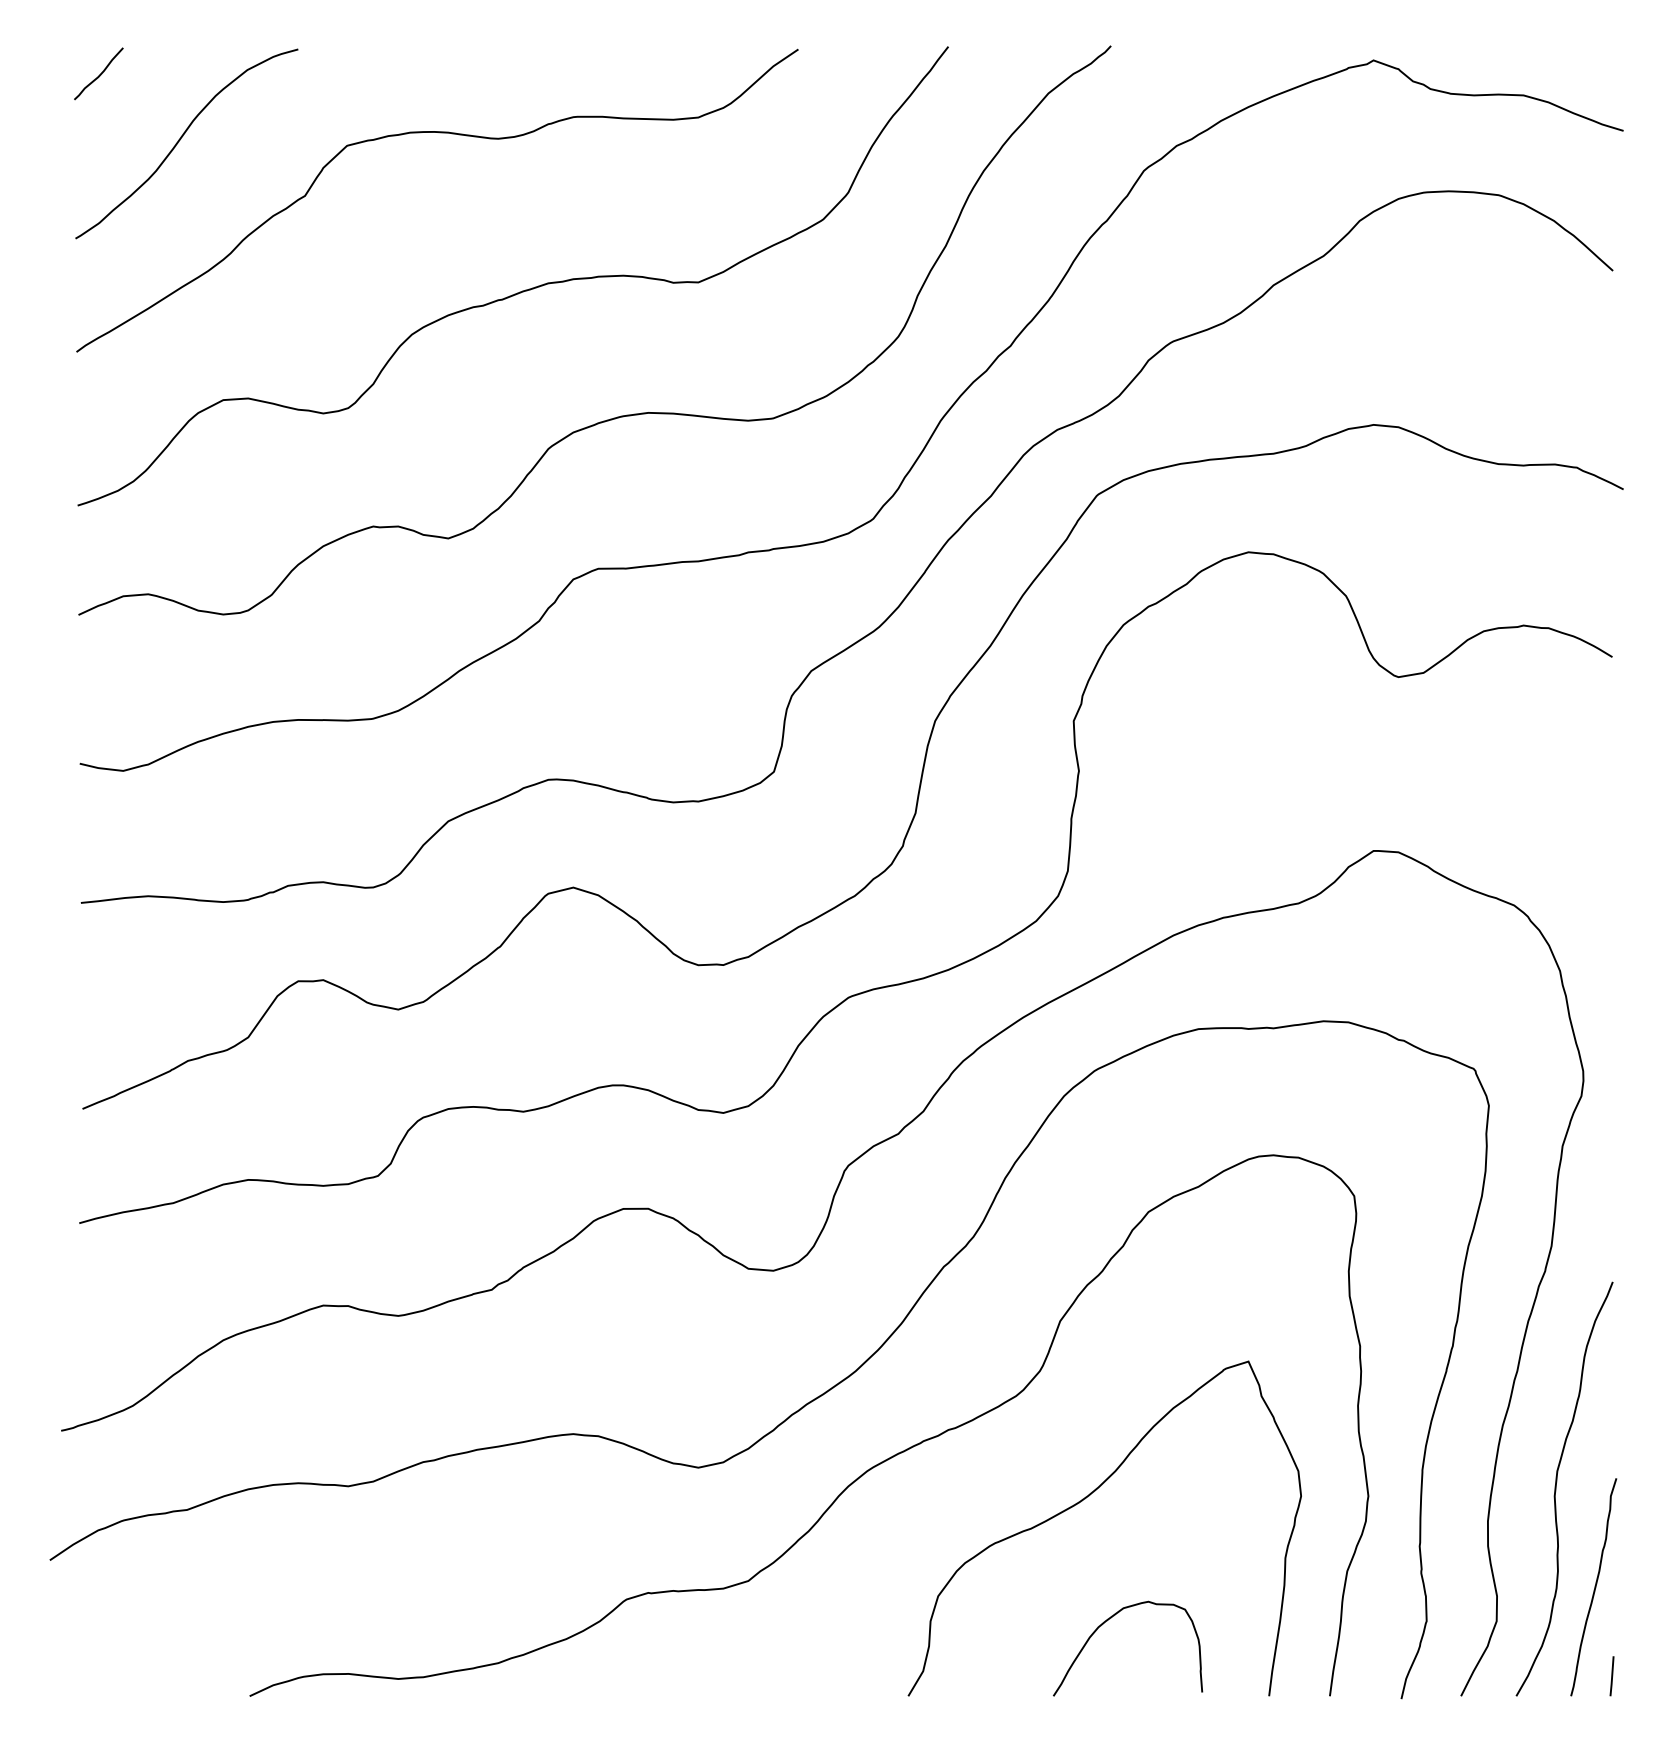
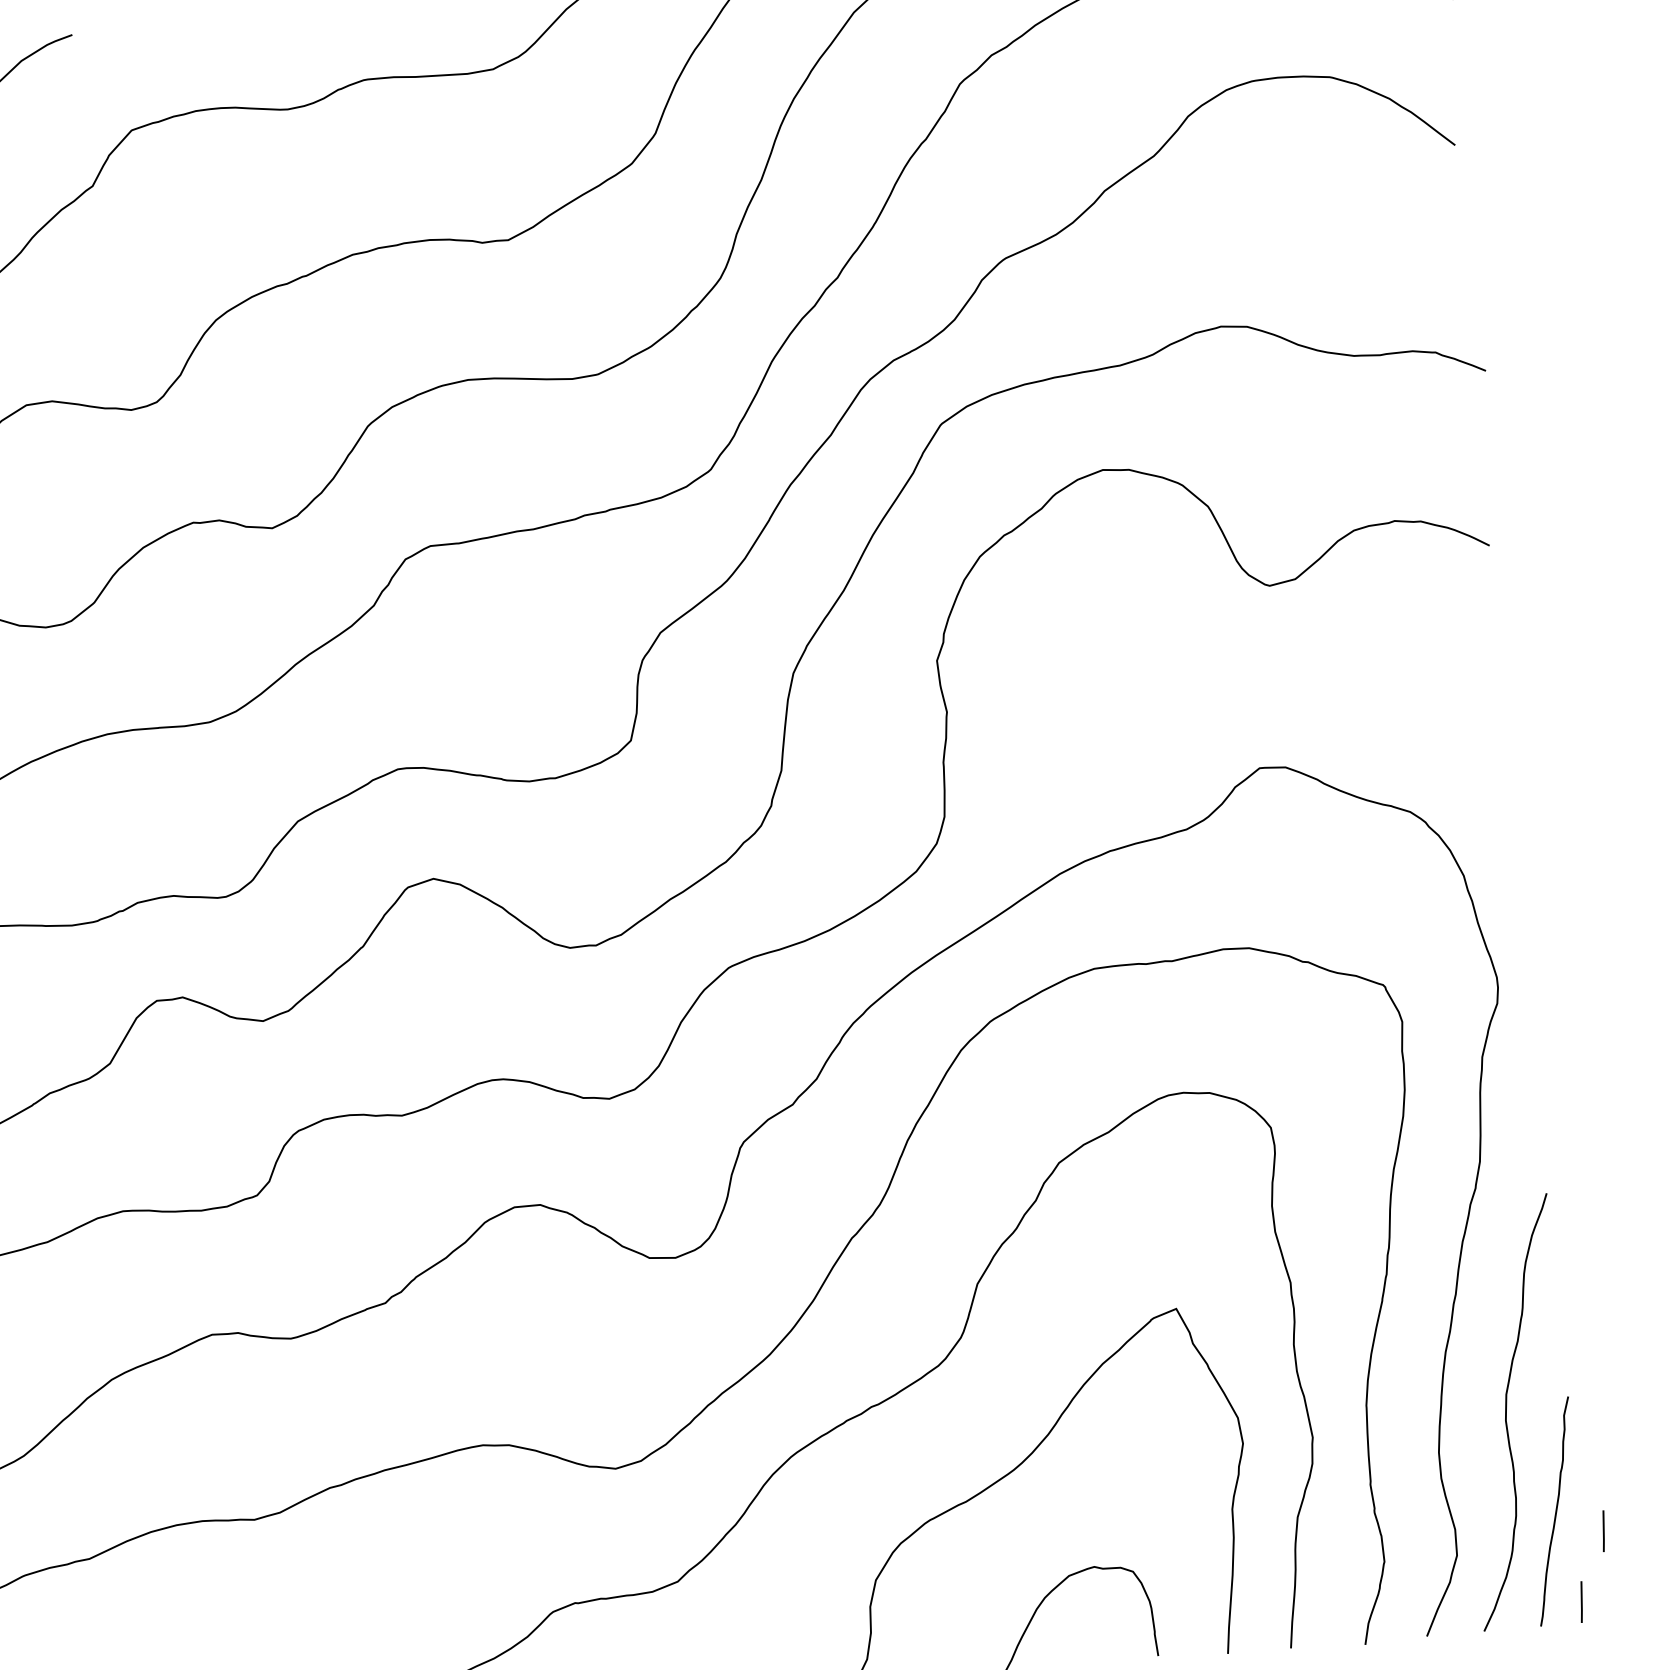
line: (1638, 1610) -> (1603, 1531), added

